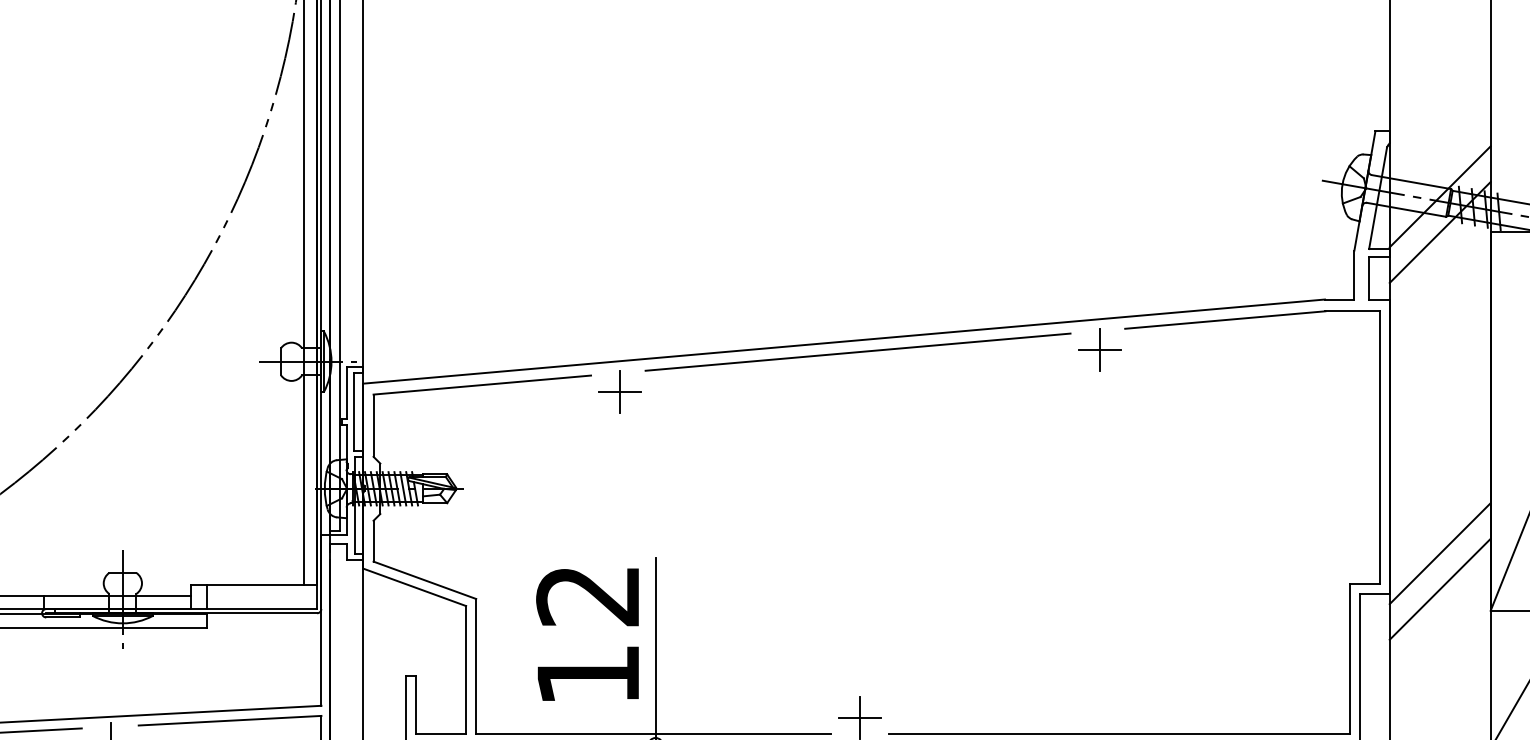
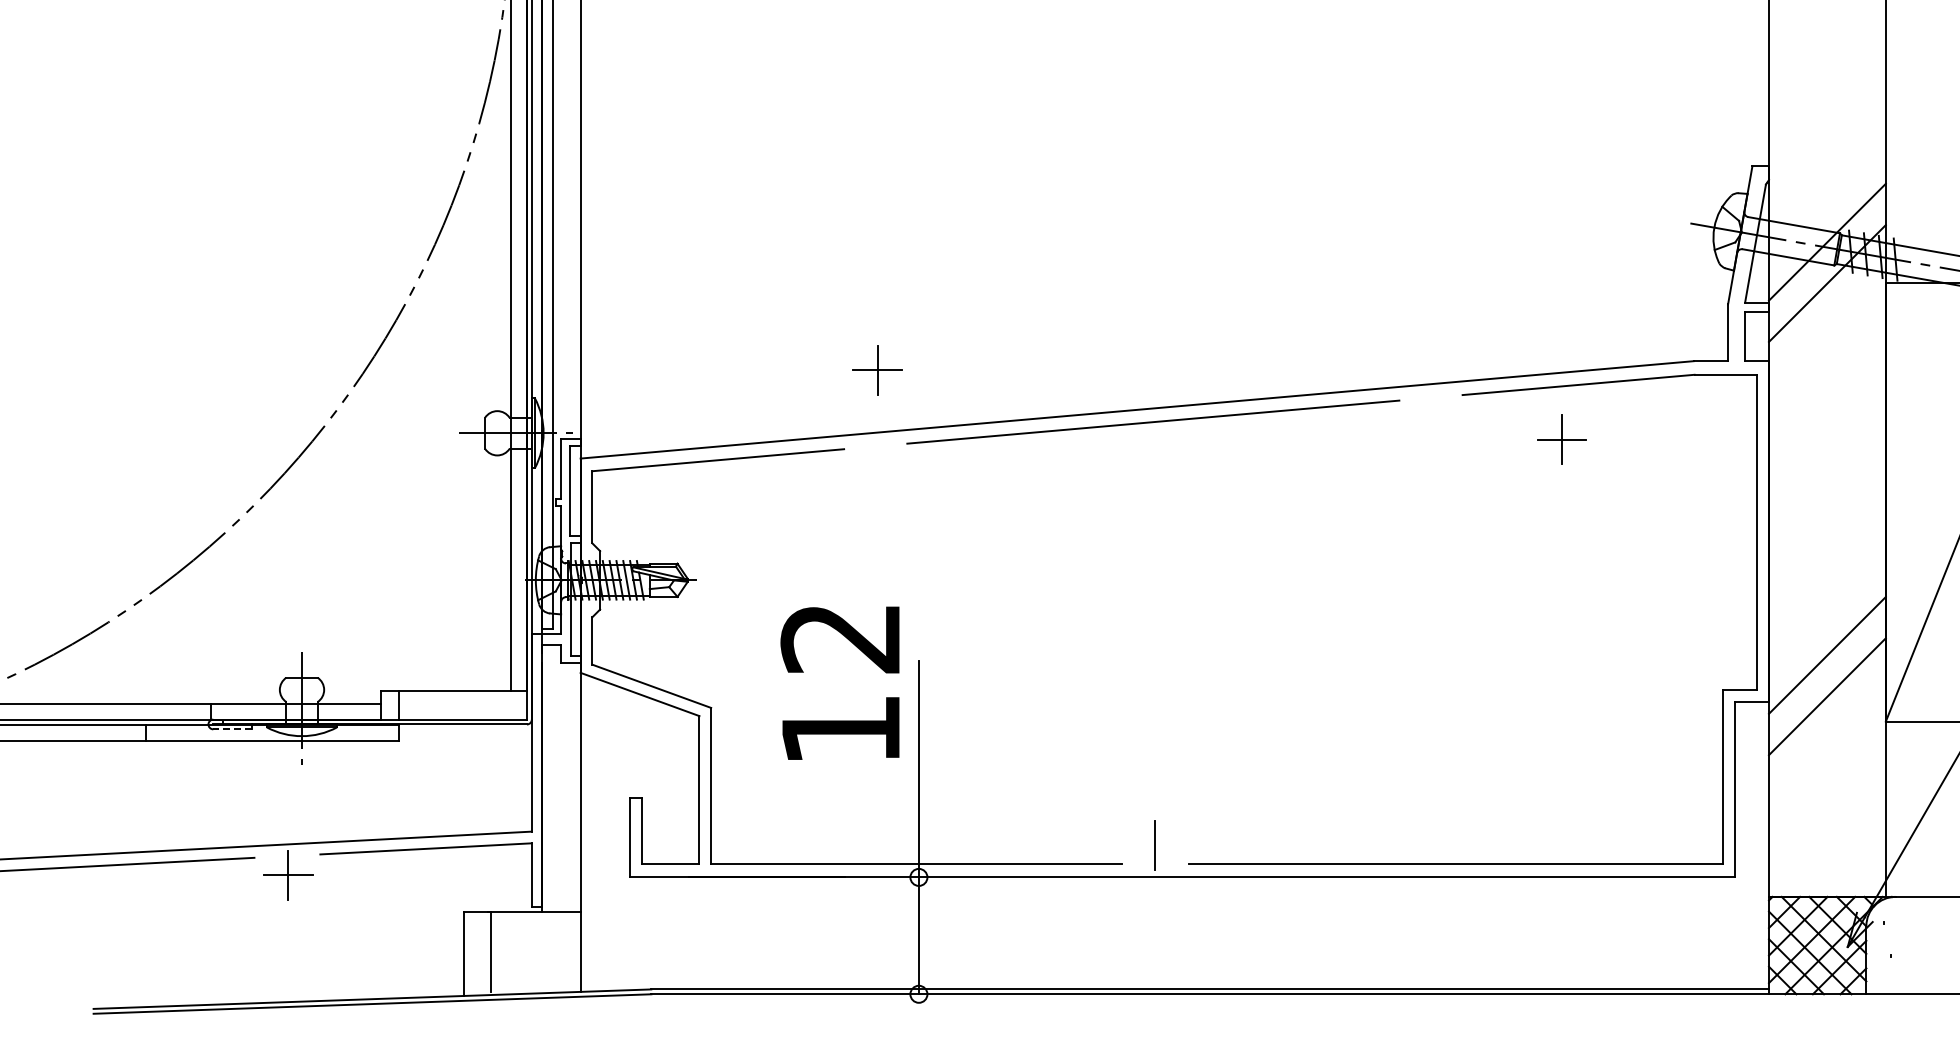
part: (1099, 349) -> (1561, 439), moved
part: (619, 392) -> (877, 370), moved
line: (62, 617) -> (232, 729), solid -> dashed
text: (587, 634) -> (839, 682), moved
line: (859, 717) -> (1154, 845), removed

